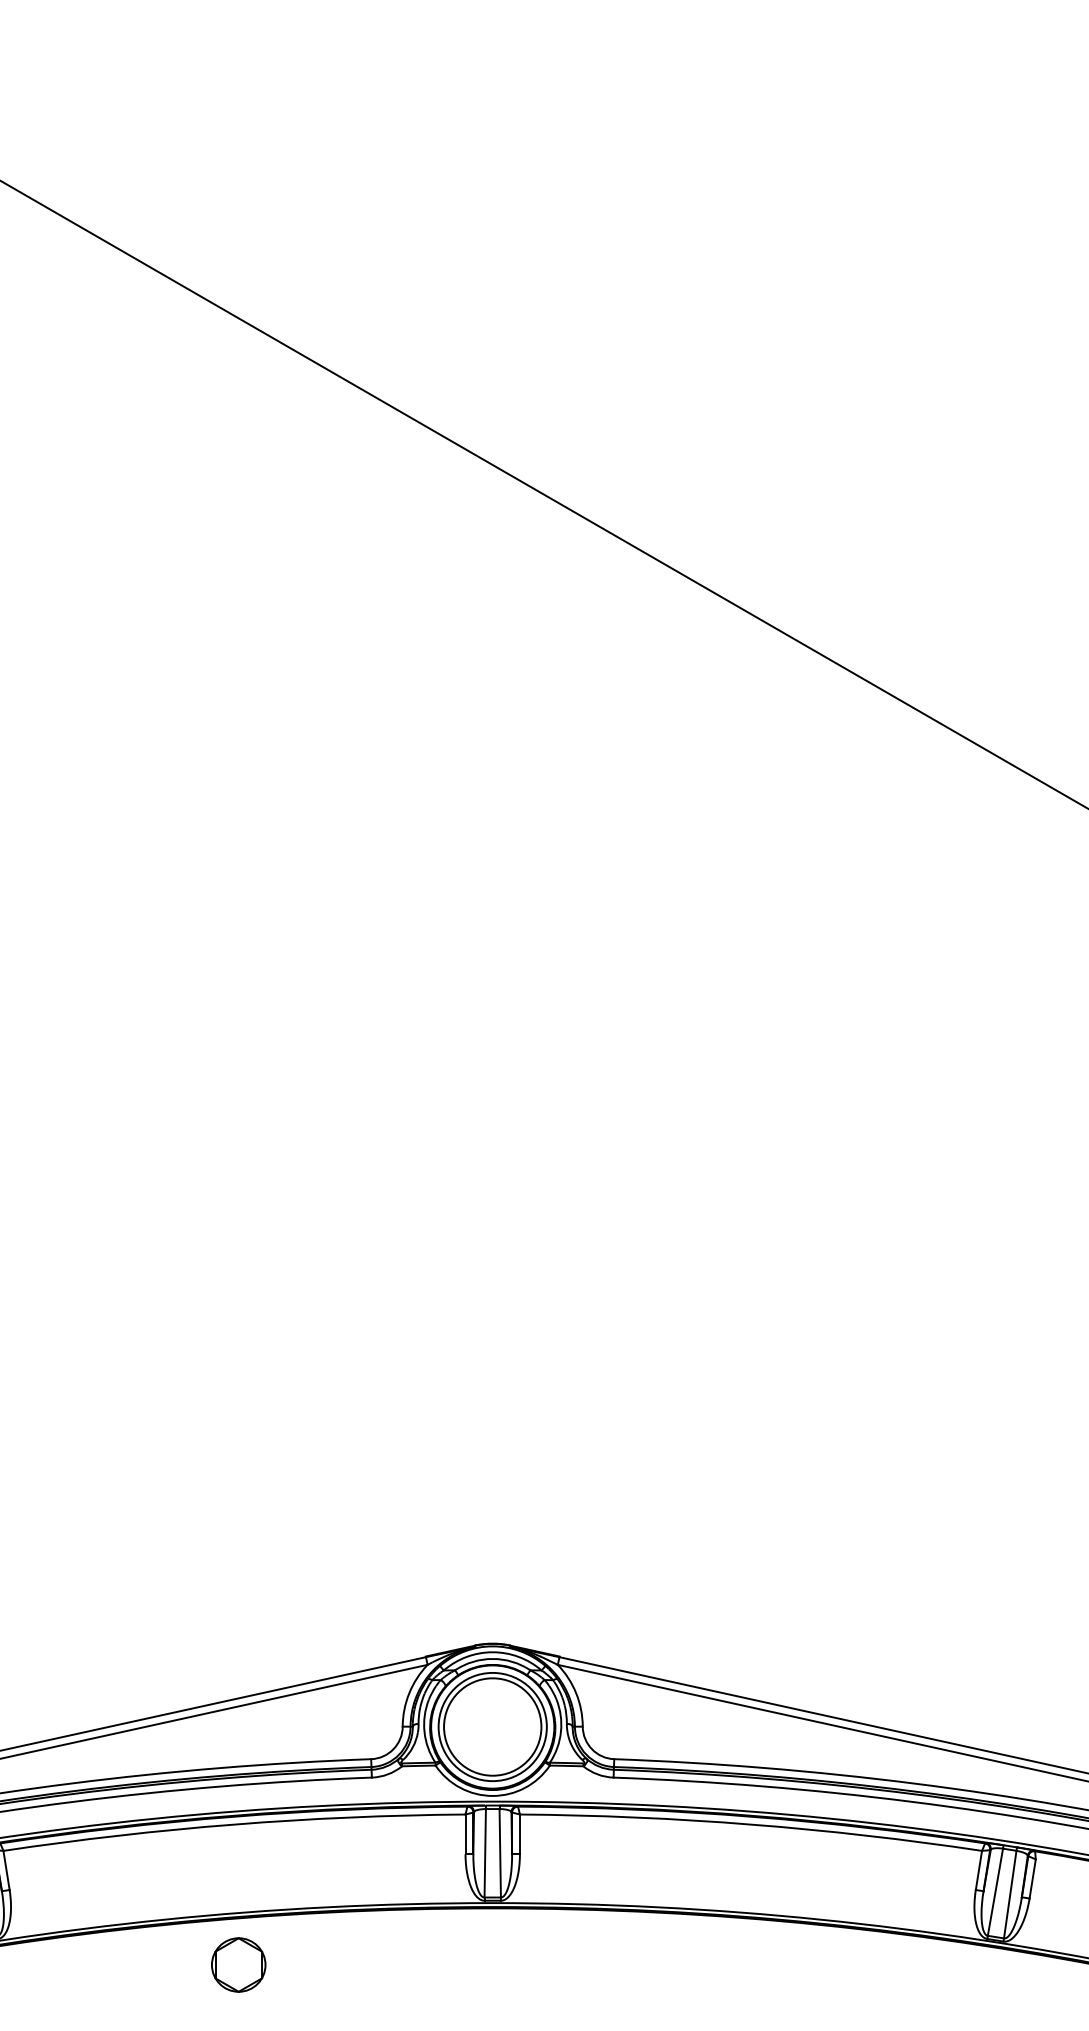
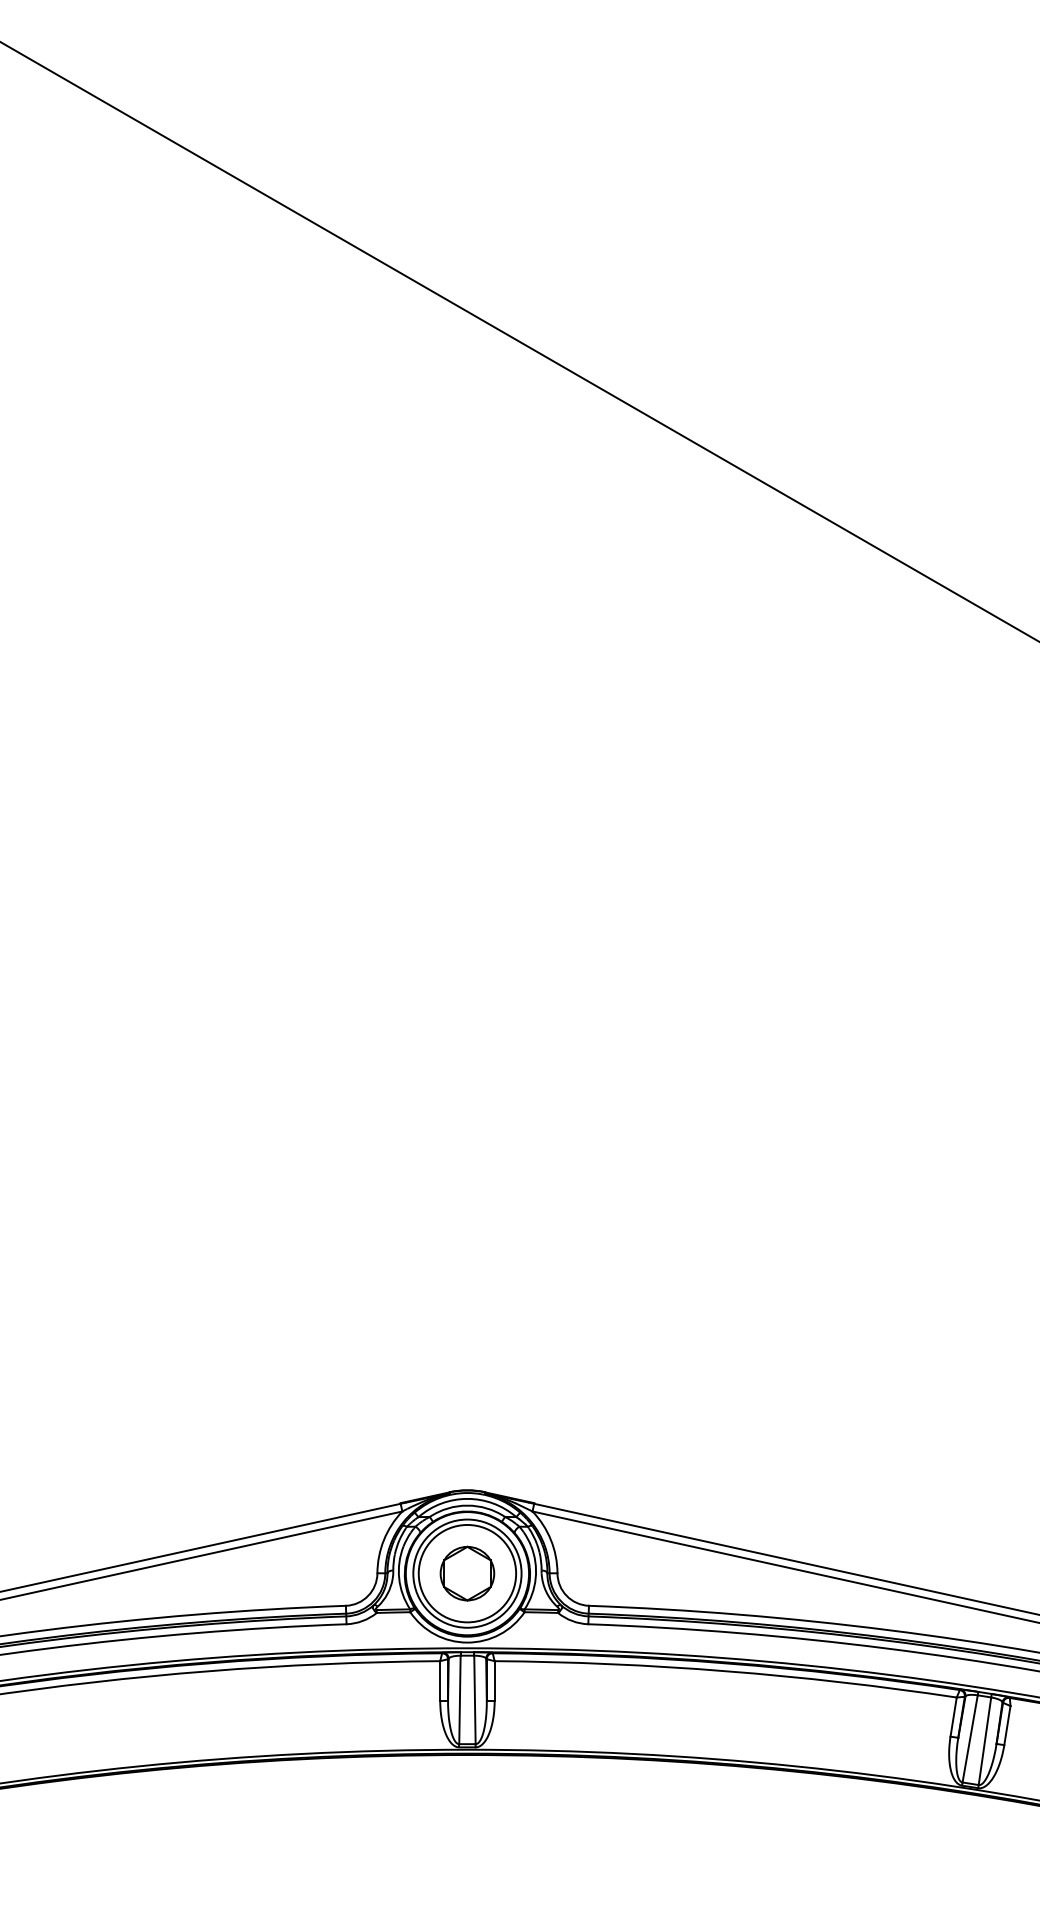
part: (238, 1964) -> (467, 1573), moved

